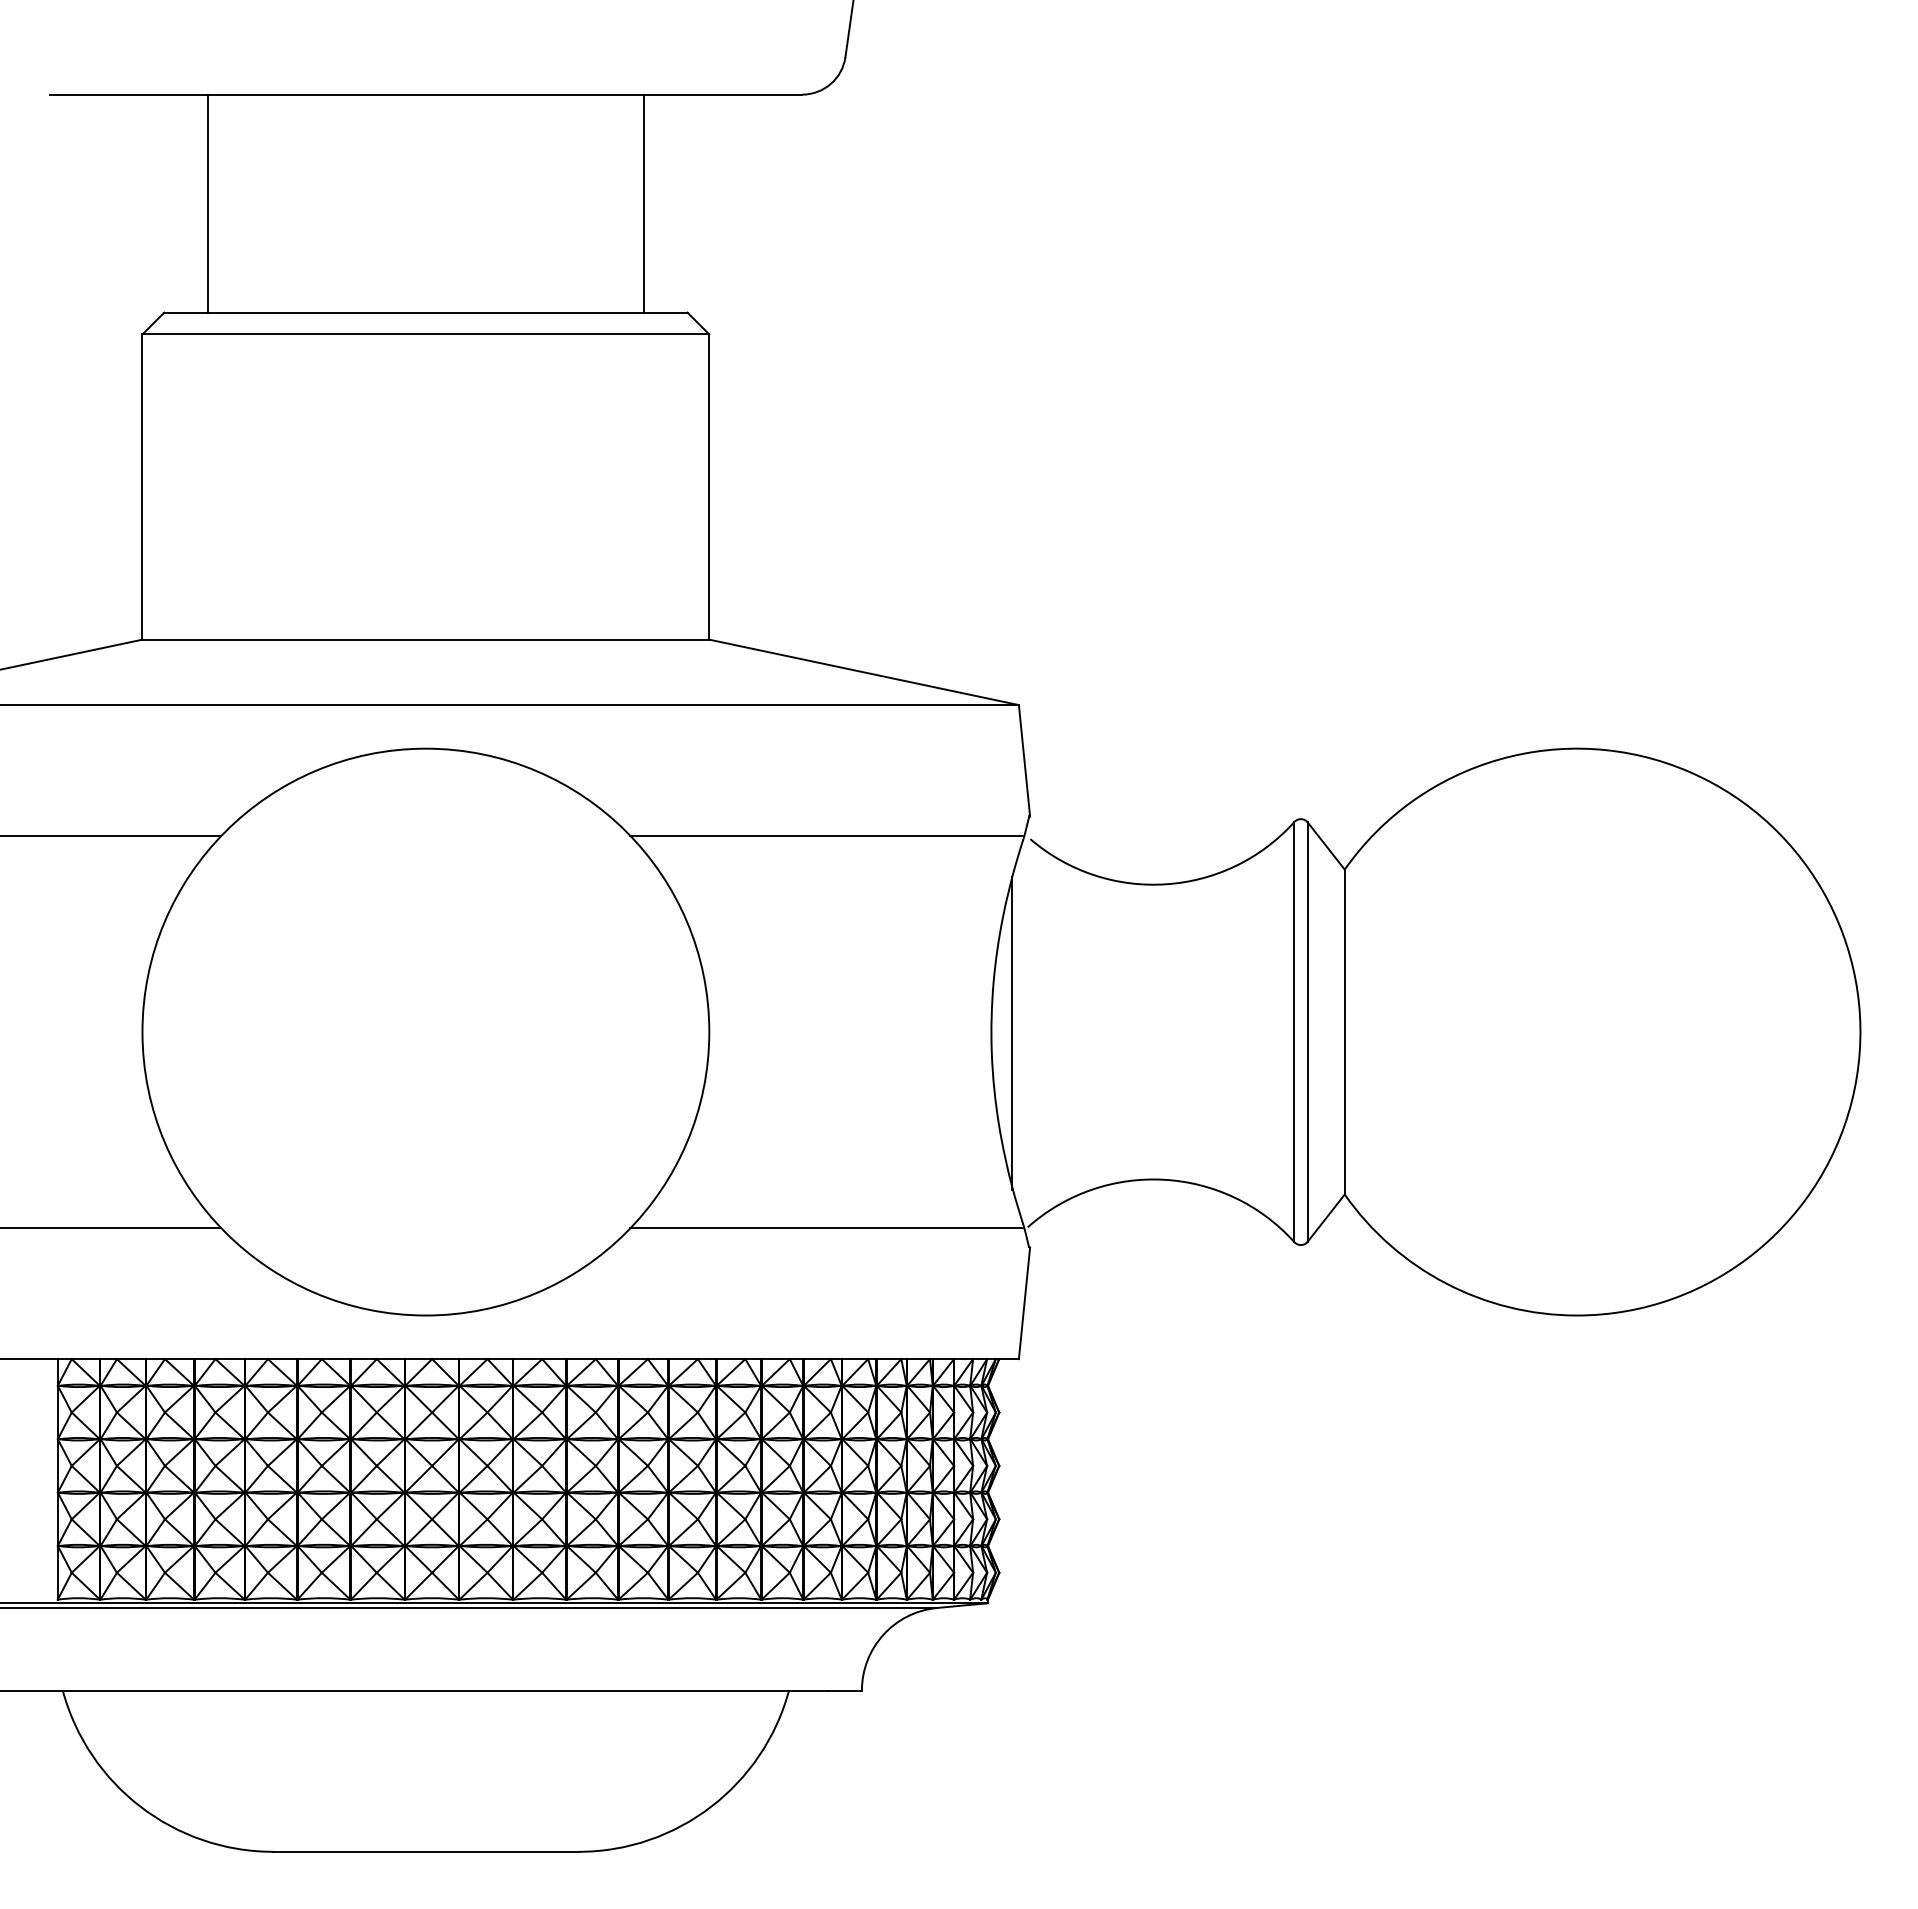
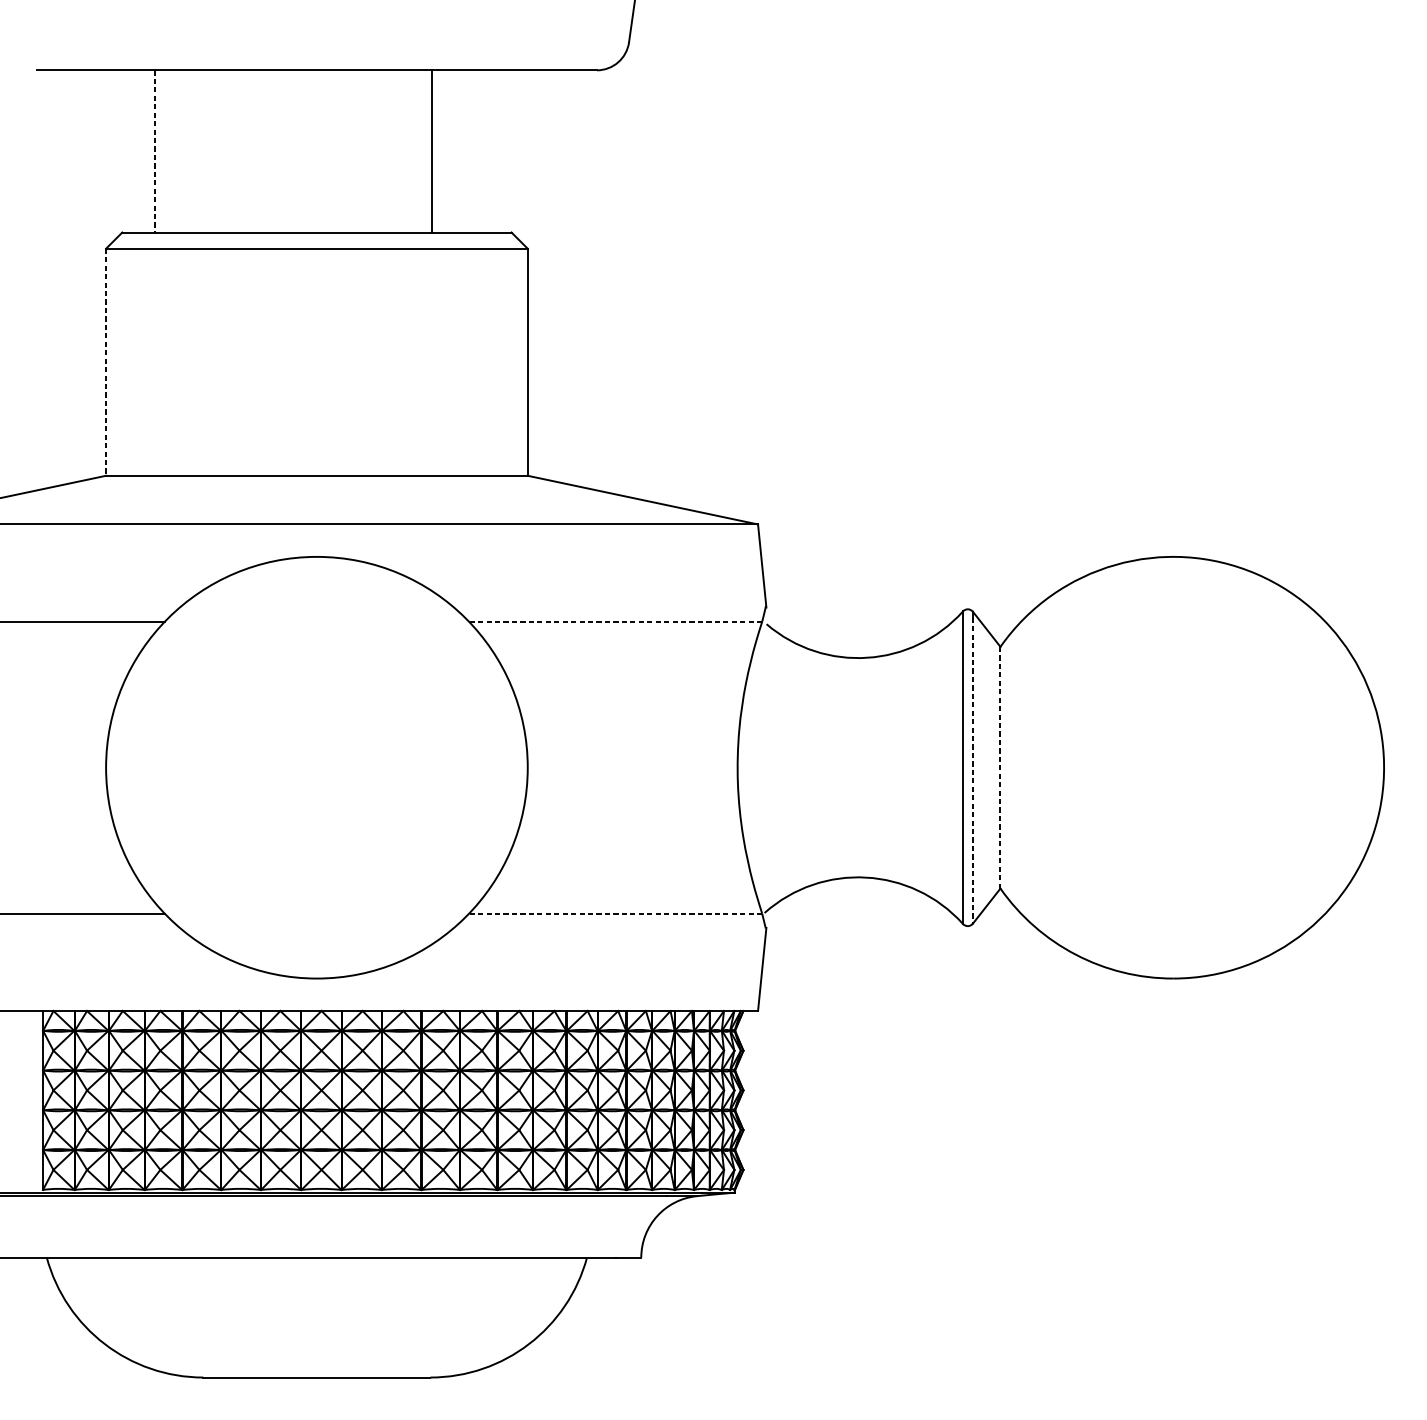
line: (643, 203) -> (431, 151), moved
line: (207, 204) -> (154, 152), solid -> dashed
line: (142, 487) -> (106, 362), solid -> dashed
line: (826, 835) -> (614, 621), solid -> dashed
line: (1344, 1032) -> (1000, 768), solid -> dashed
line: (1012, 1033) -> (753, 768), removed
line: (1307, 1036) -> (972, 770), solid -> dashed
line: (826, 1228) -> (614, 913), solid -> dashed

